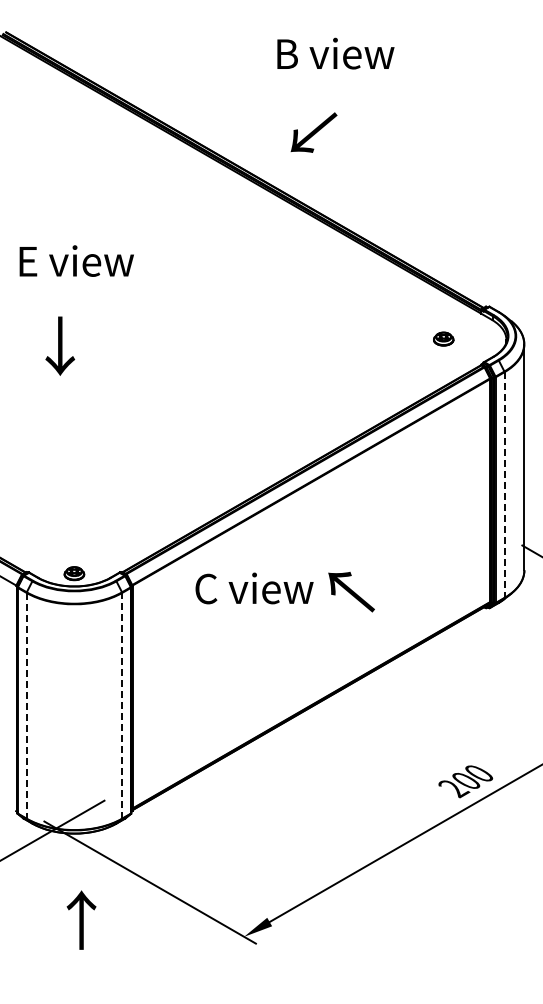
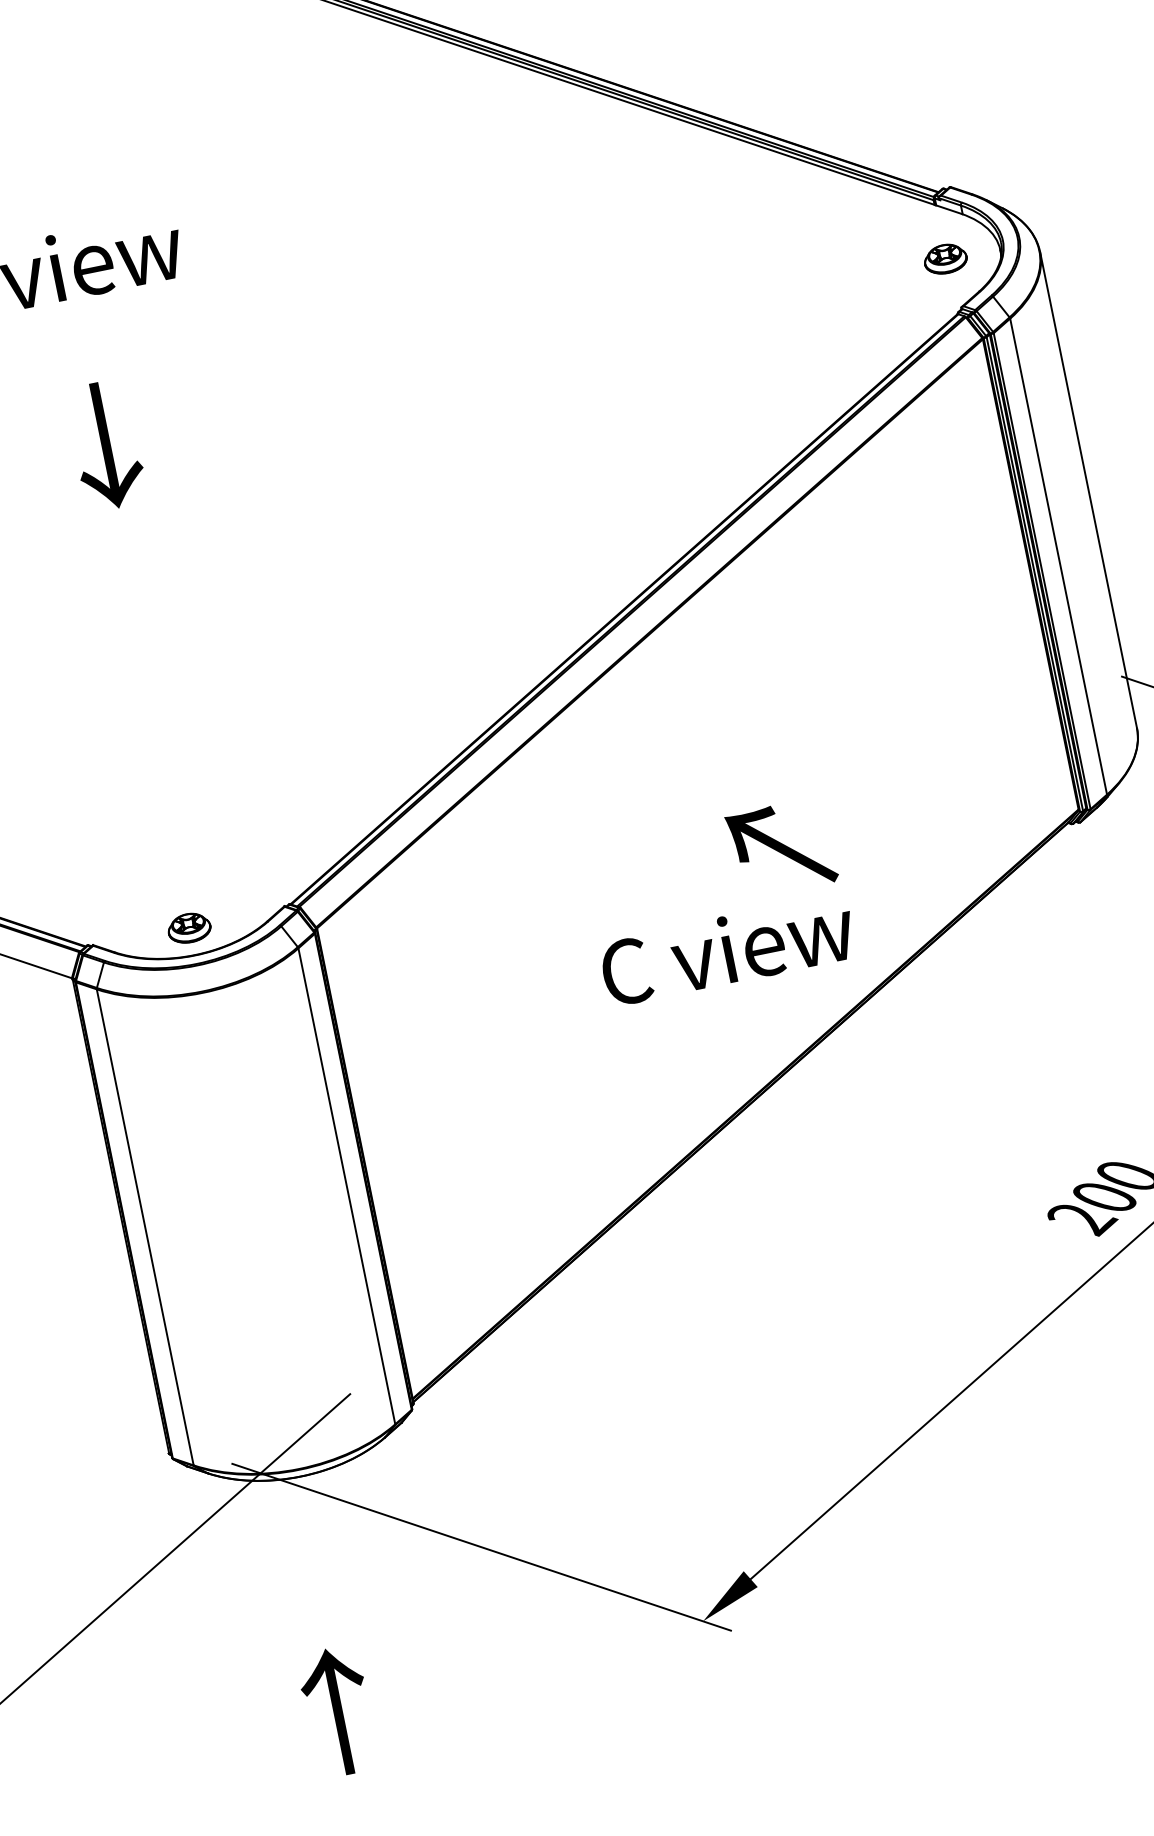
part: (443, 338) -> (944, 257), moved
text: (60, 345) -> (106, 443), moved
line: (504, 485) -> (1058, 557), dashed -> solid
text: (254, 588) -> (727, 950), moved
line: (26, 705) -> (144, 1226), dashed -> solid
line: (122, 705) -> (347, 1185), dashed -> solid
text: (81, 919) -> (337, 1710), moved

